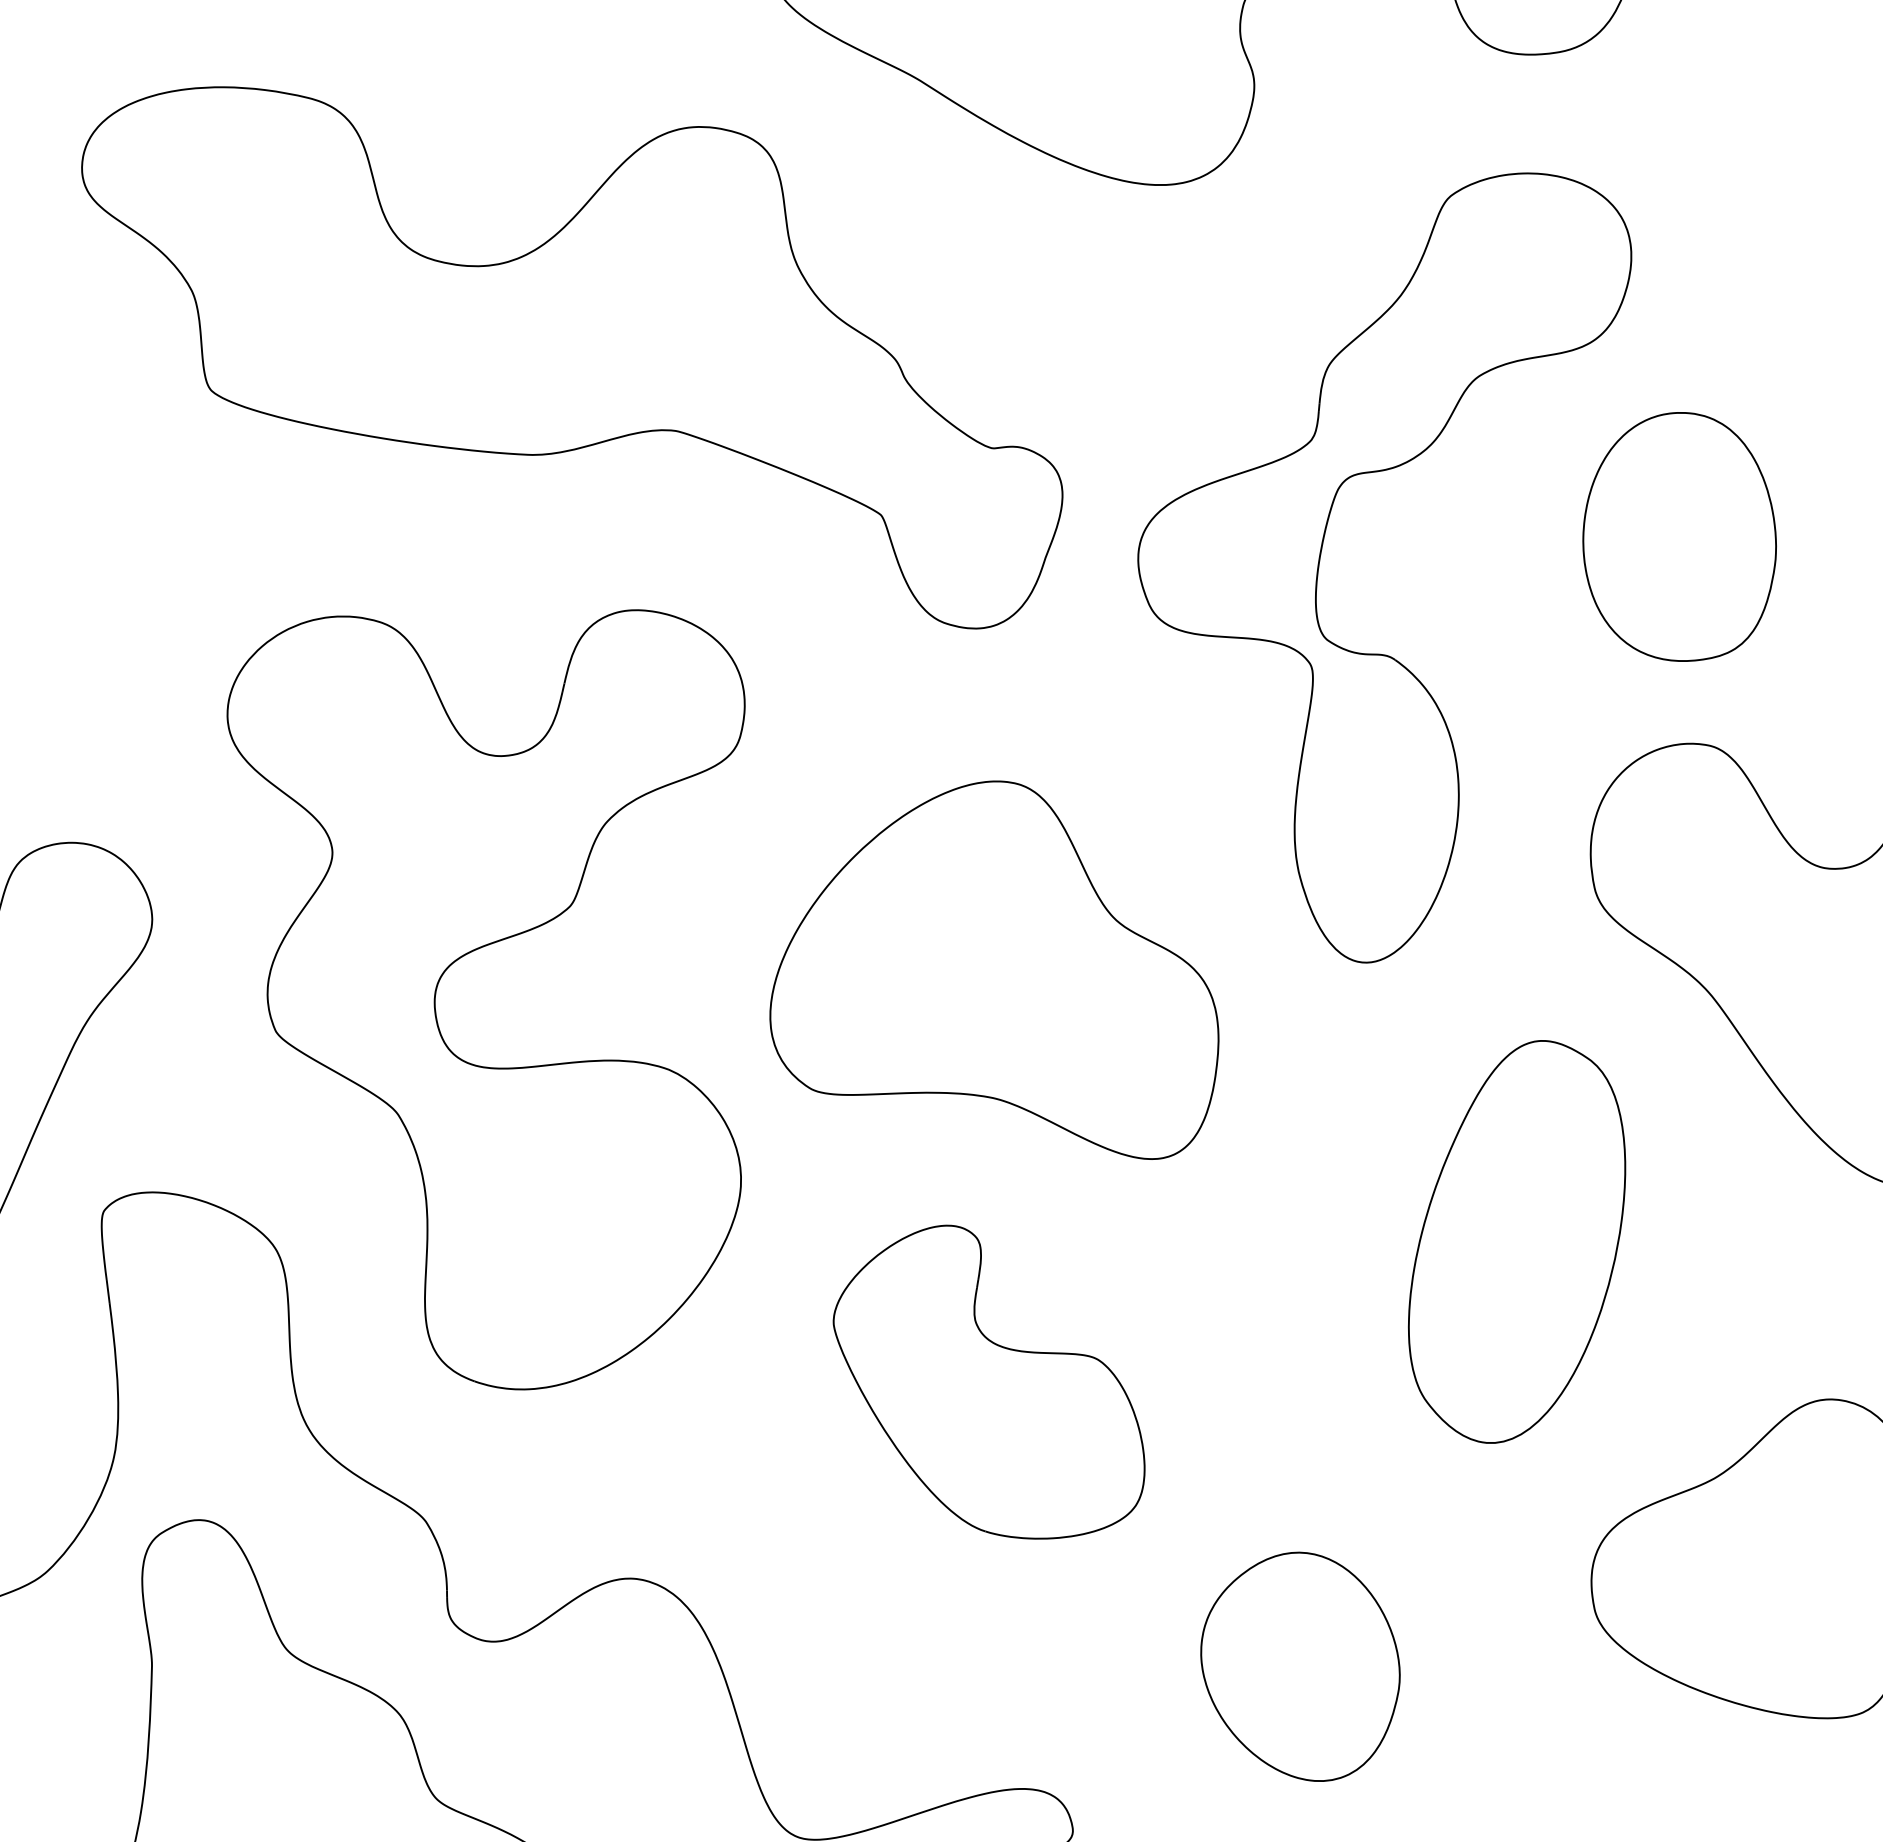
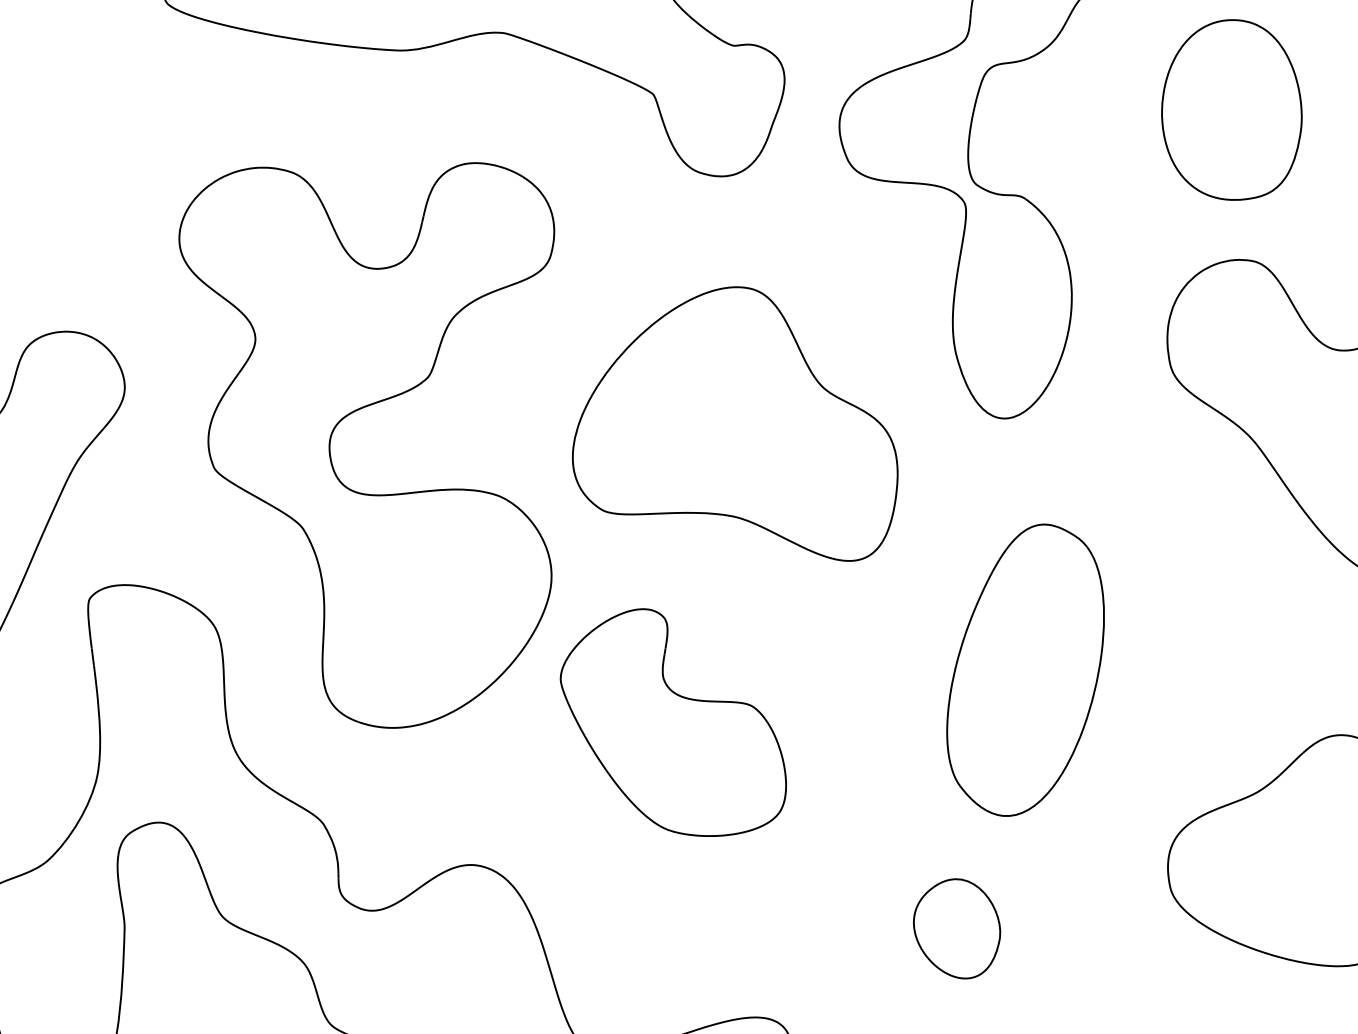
part: (1517, 1241) -> (1025, 669), moved
part: (988, 1381) -> (672, 722), moved
part: (1300, 1666) -> (957, 928), size x0.6

